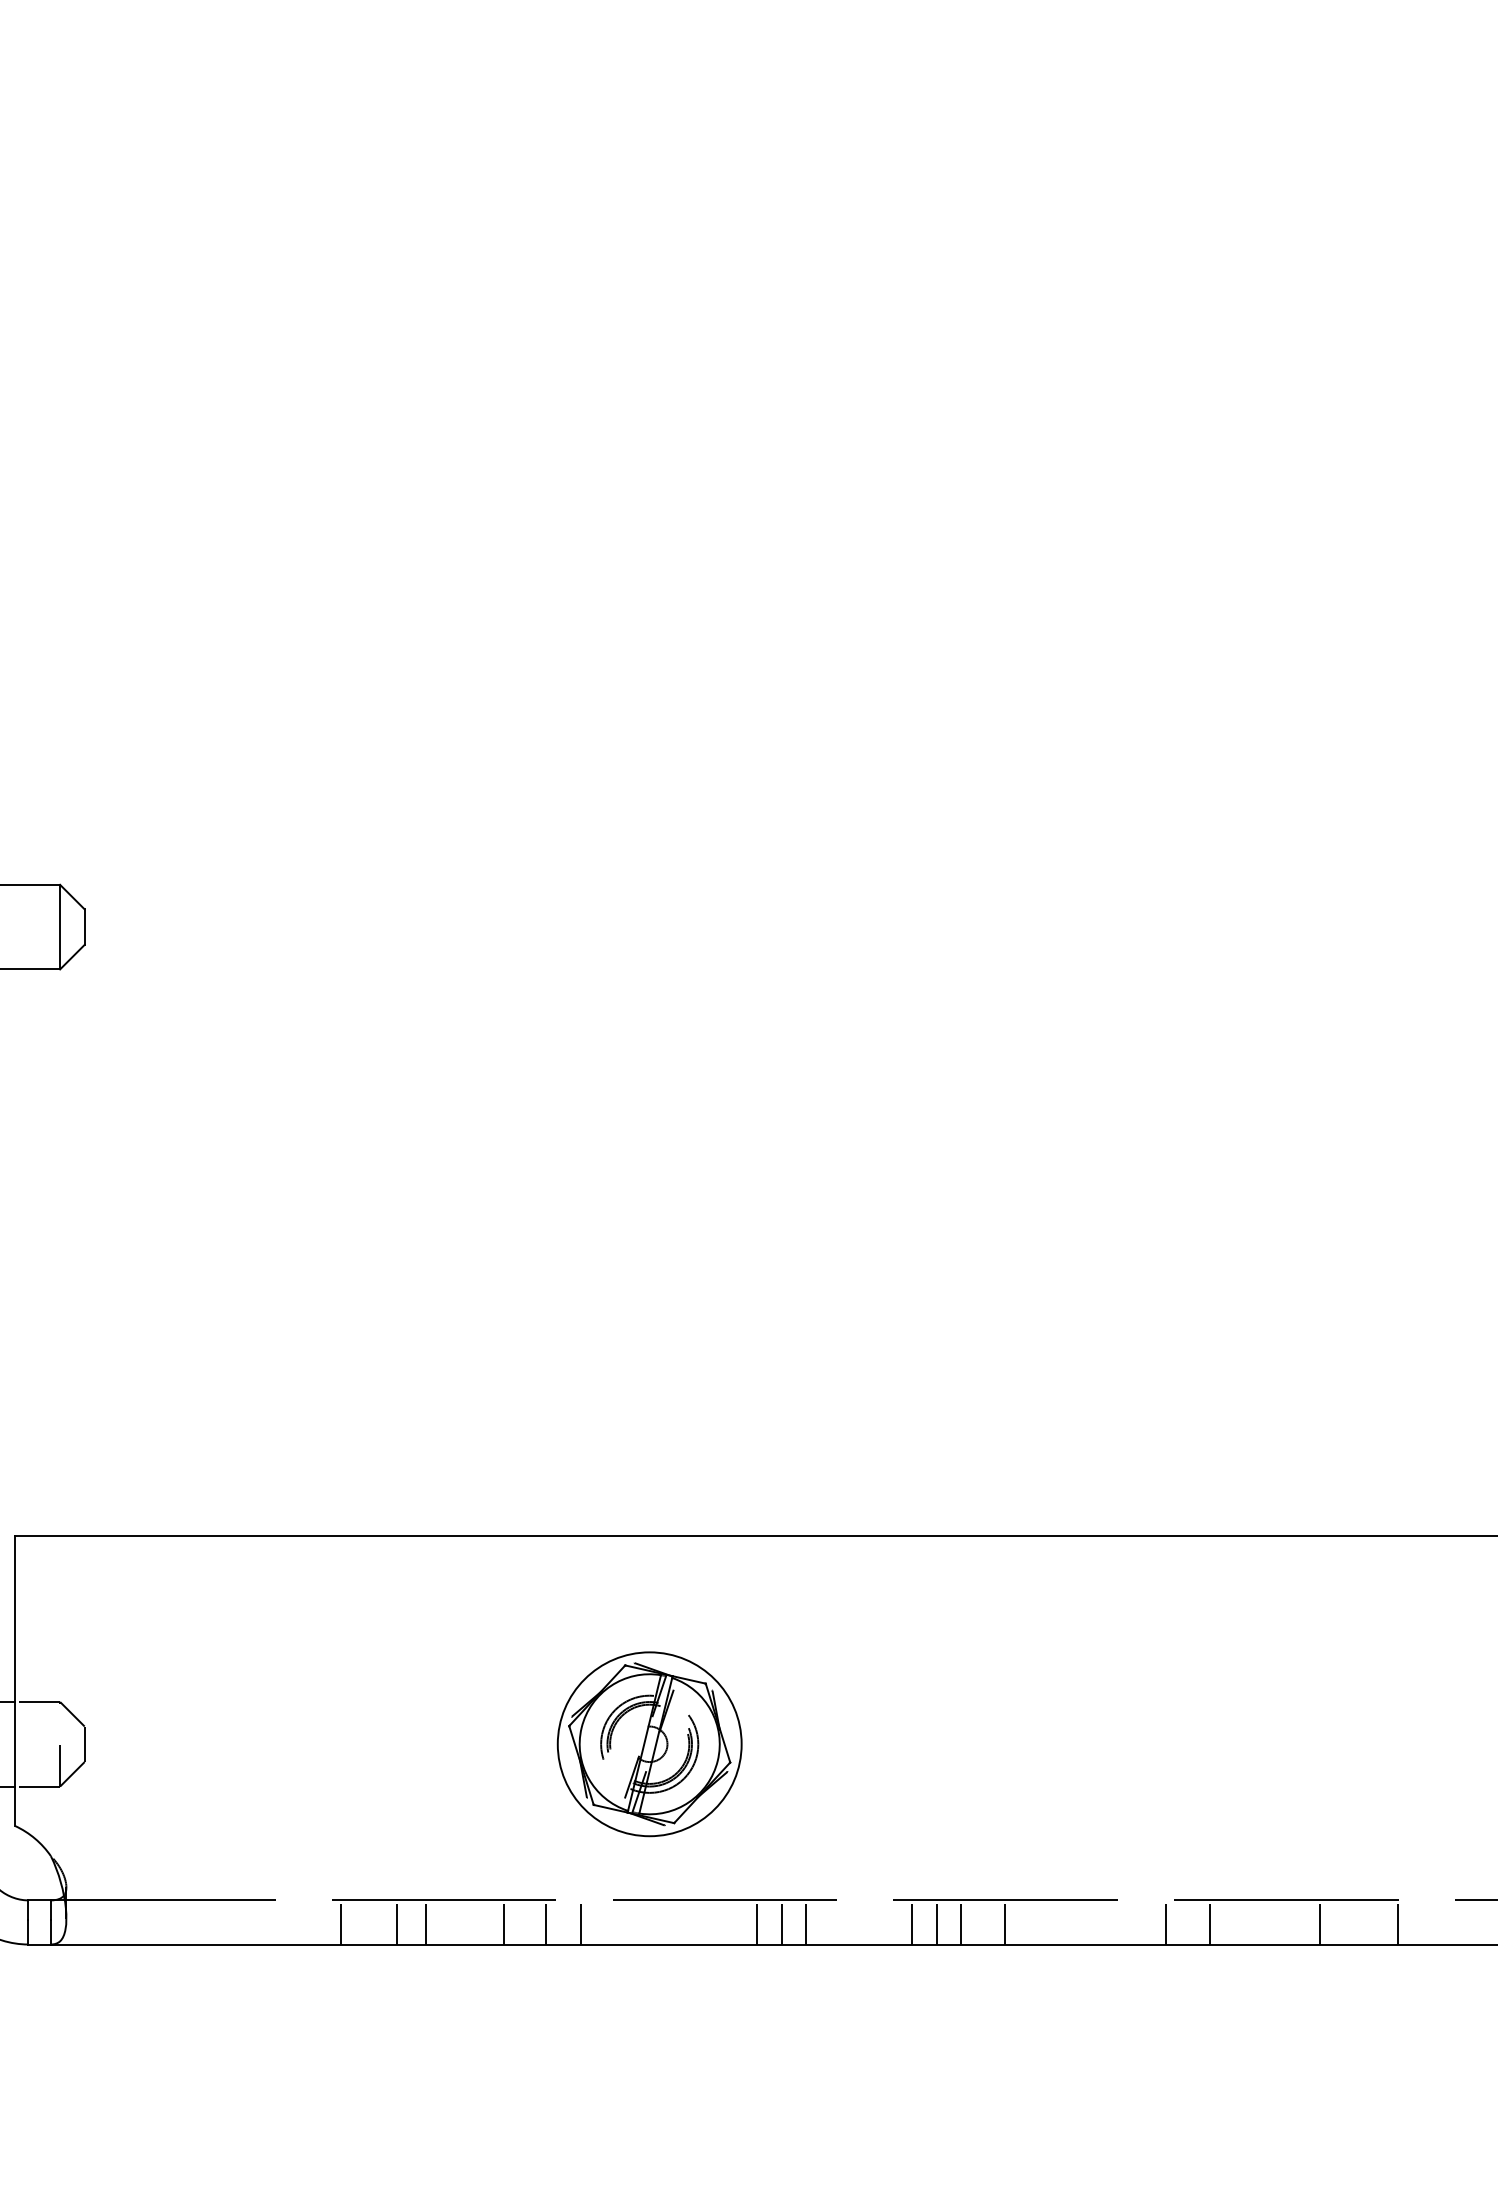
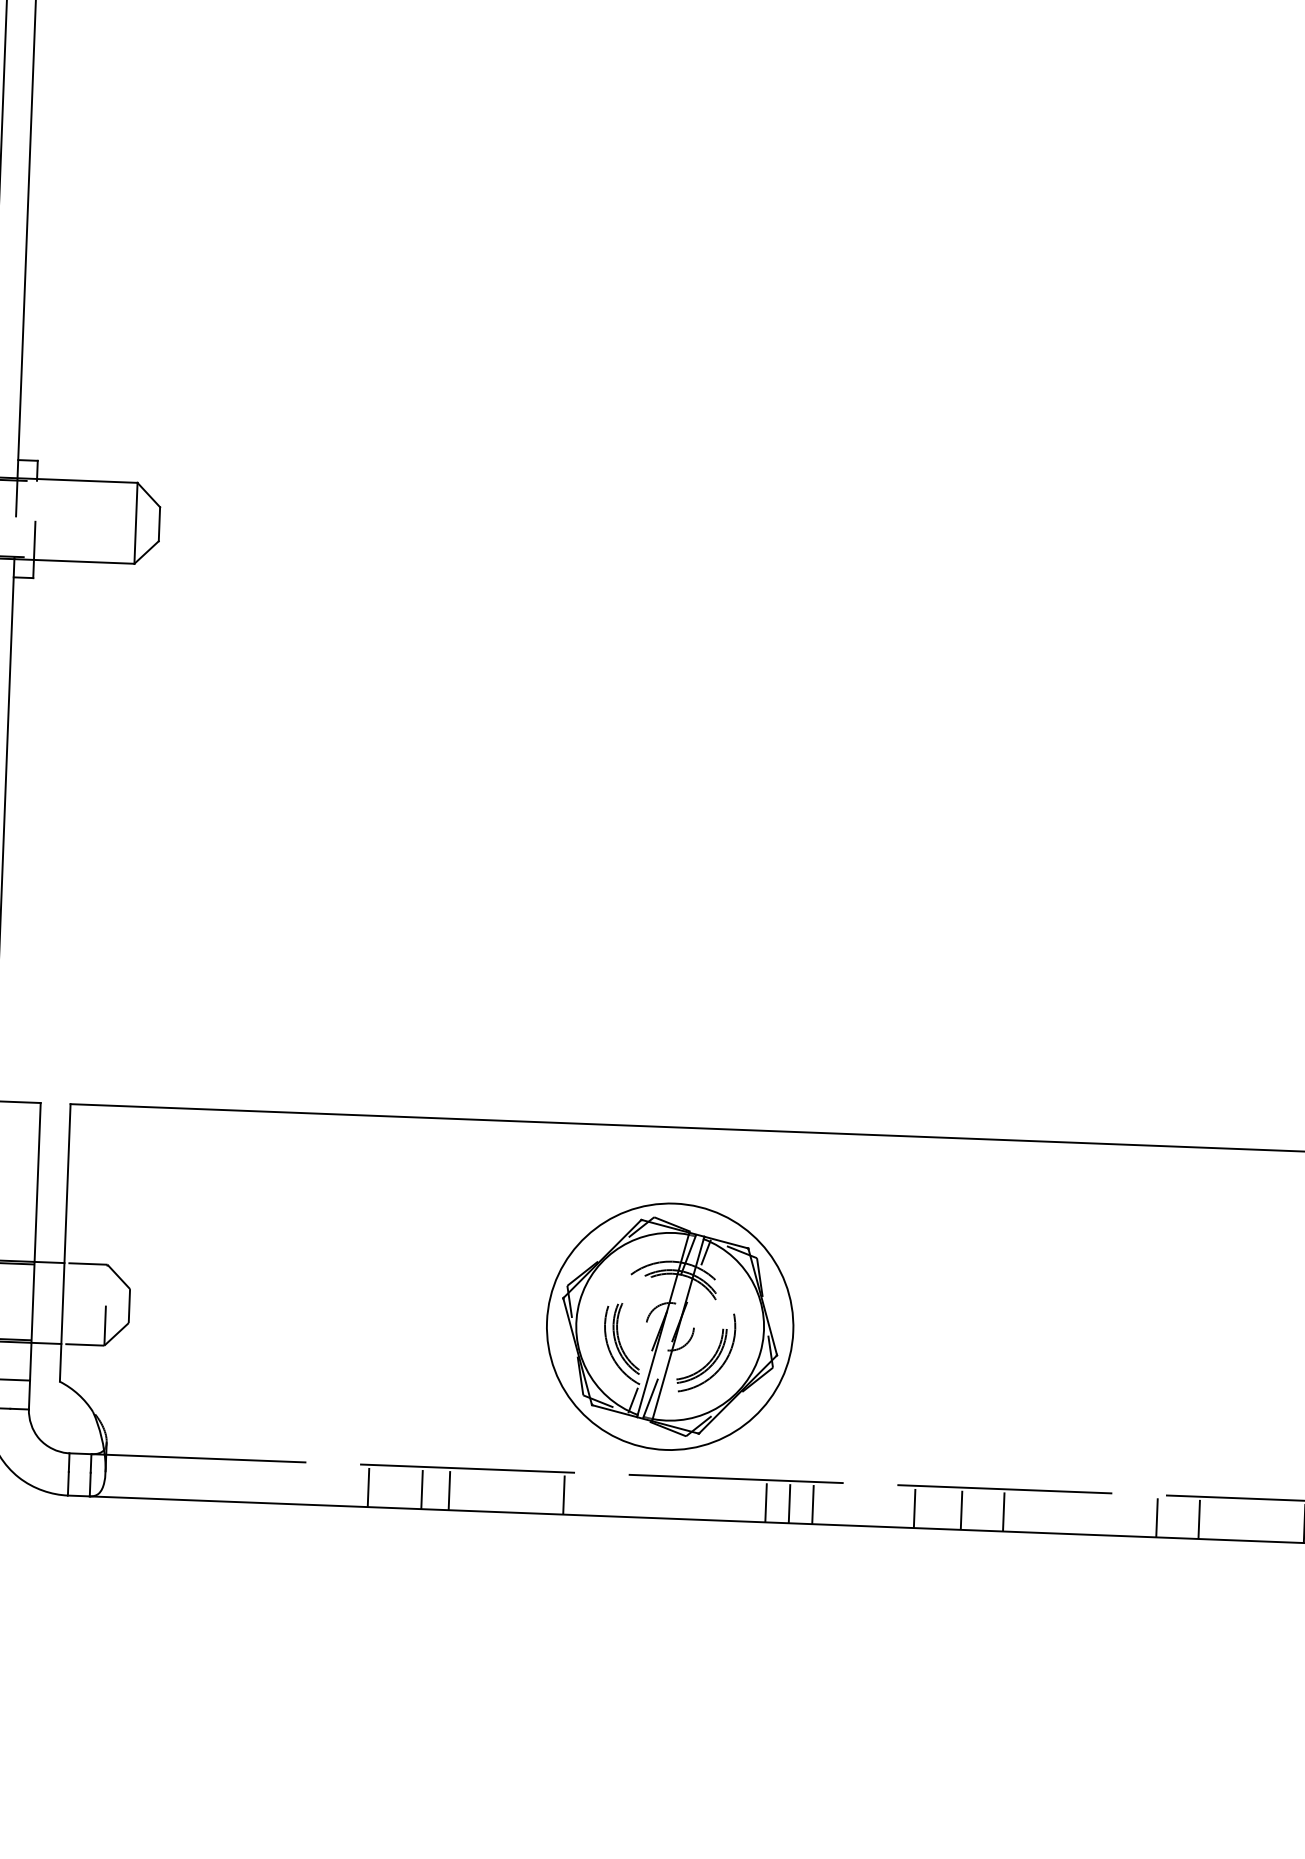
part: (649, 1744) -> (669, 1327), size x1.4
line: (503, 1922) -> (523, 1491), removed
line: (581, 1922) -> (598, 1494), removed
line: (936, 1922) -> (937, 1507), removed

